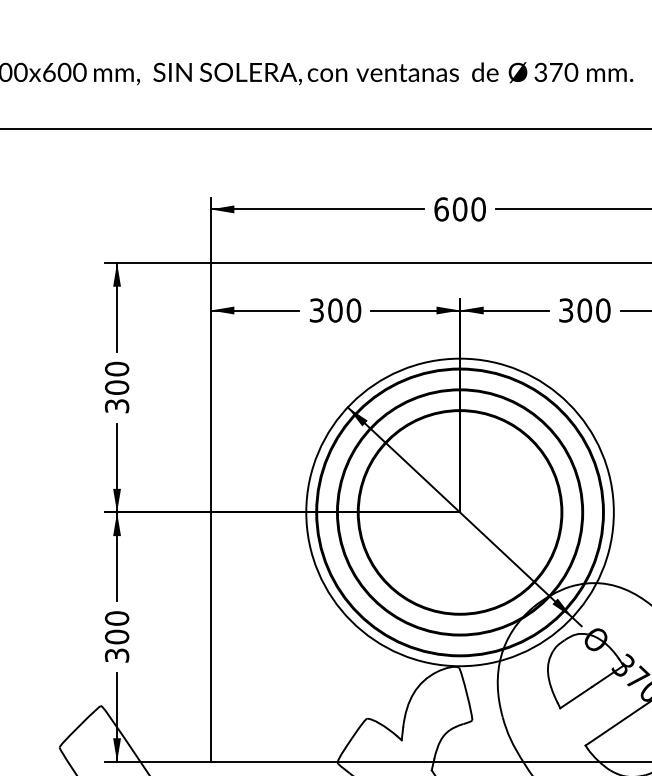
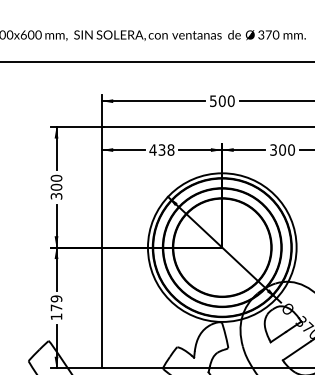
text: (439, 210) -> (212, 101), 600 -> 500
text: (334, 309) -> (161, 149), 300 -> 438
text: (117, 636) -> (56, 307), 300 -> 179

